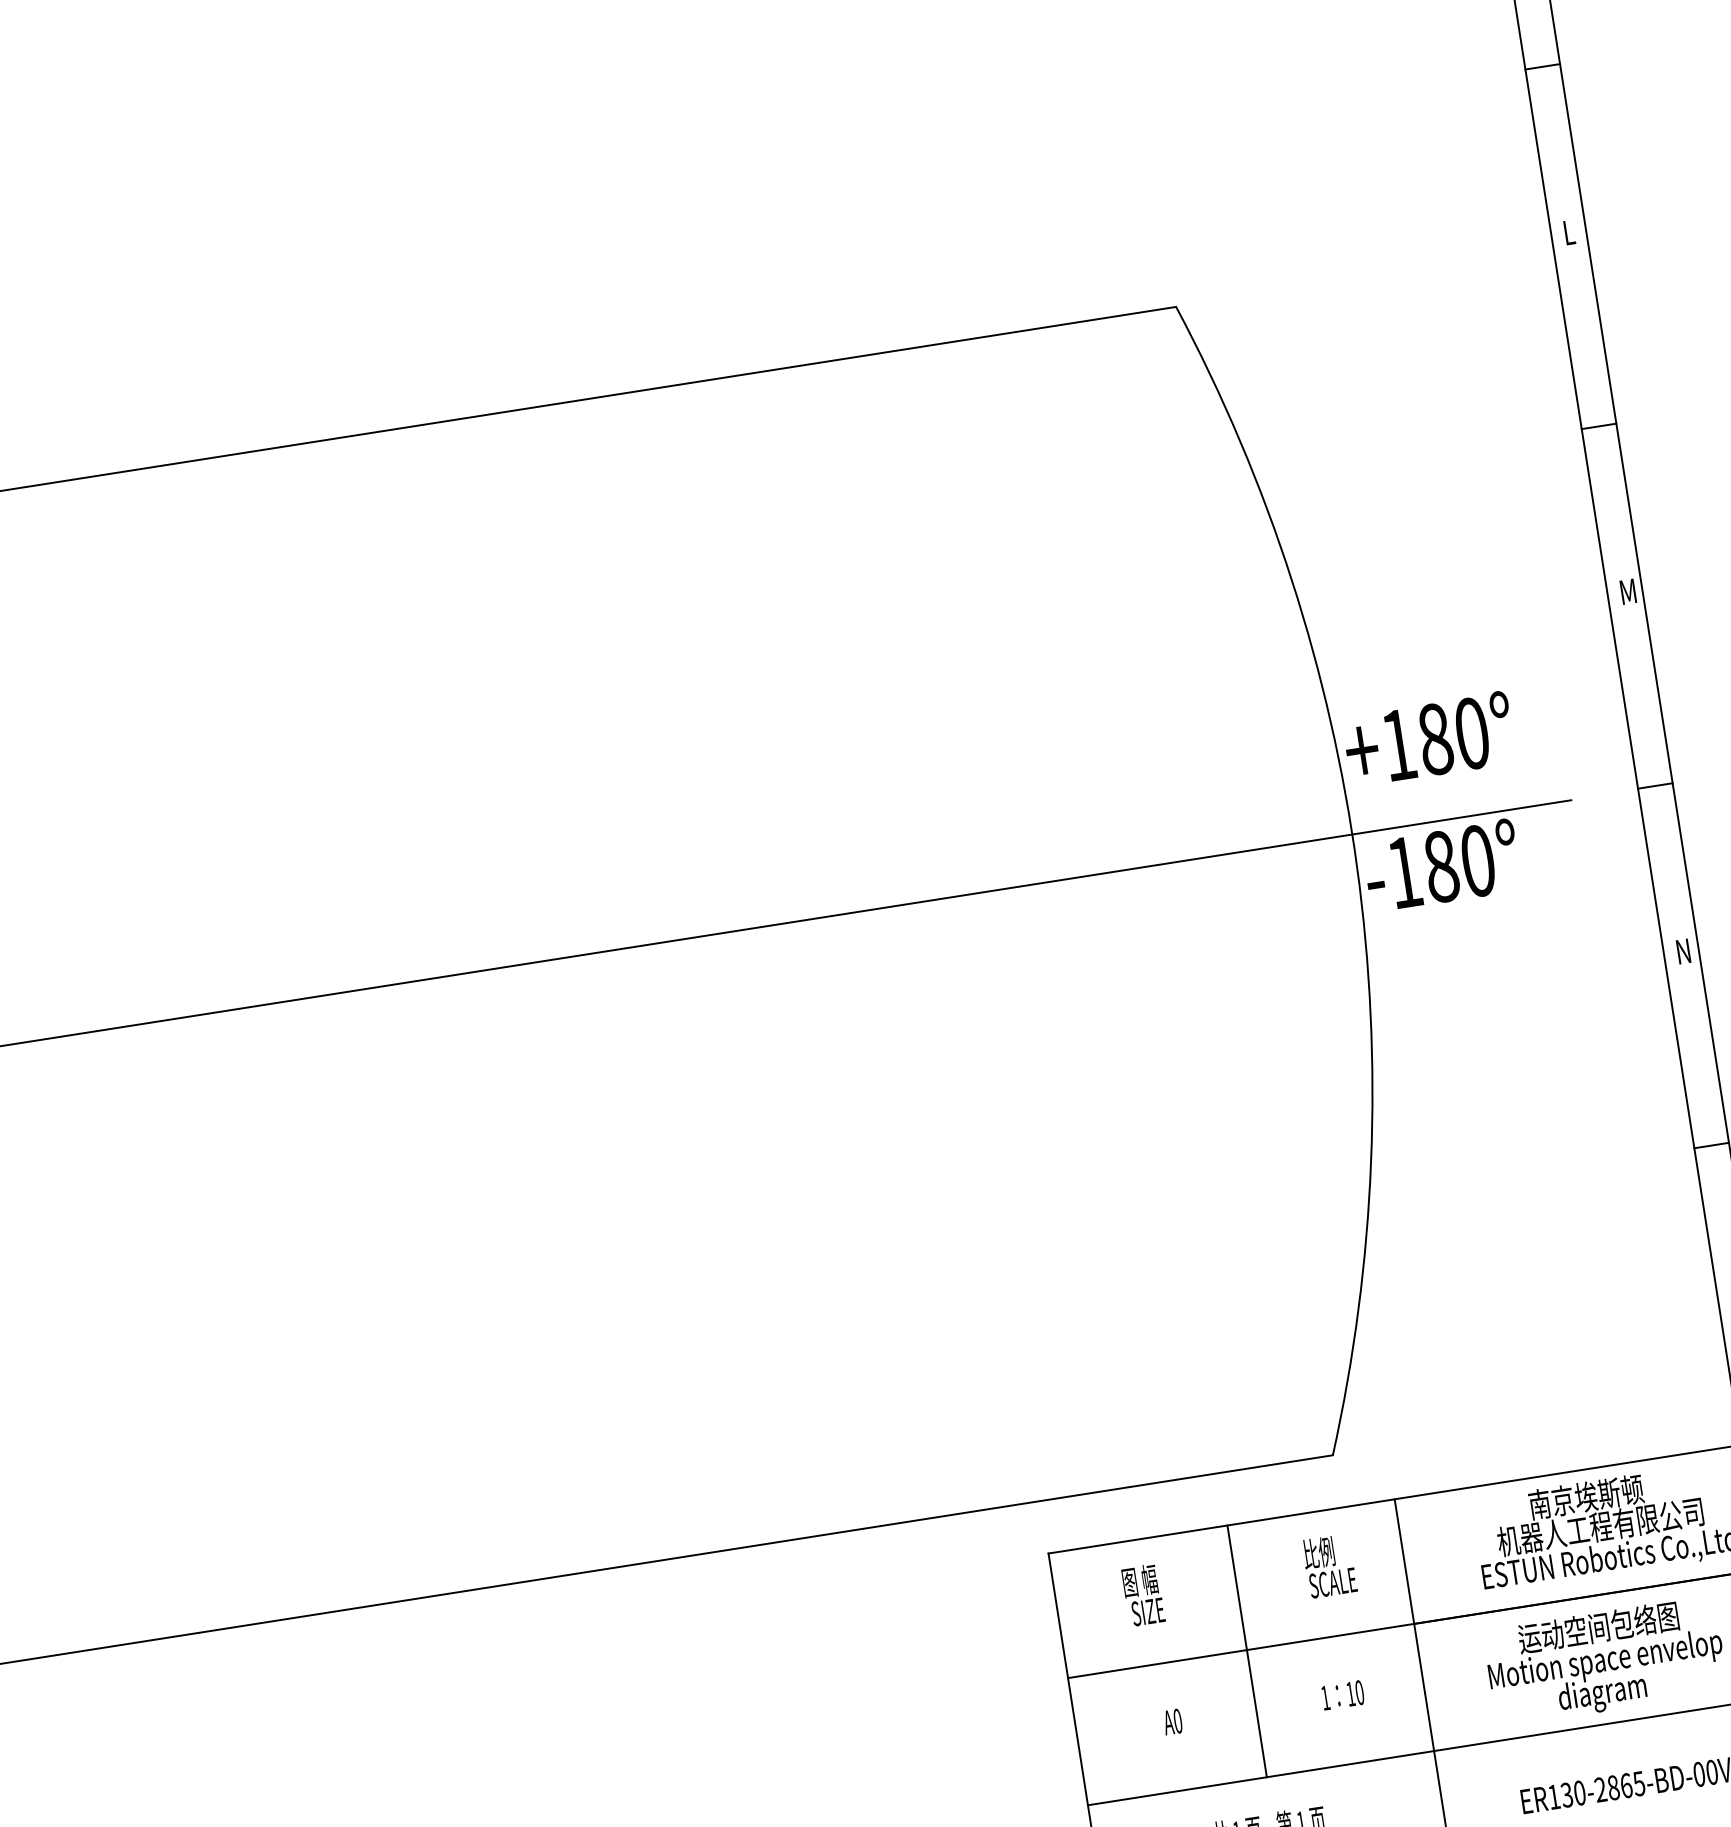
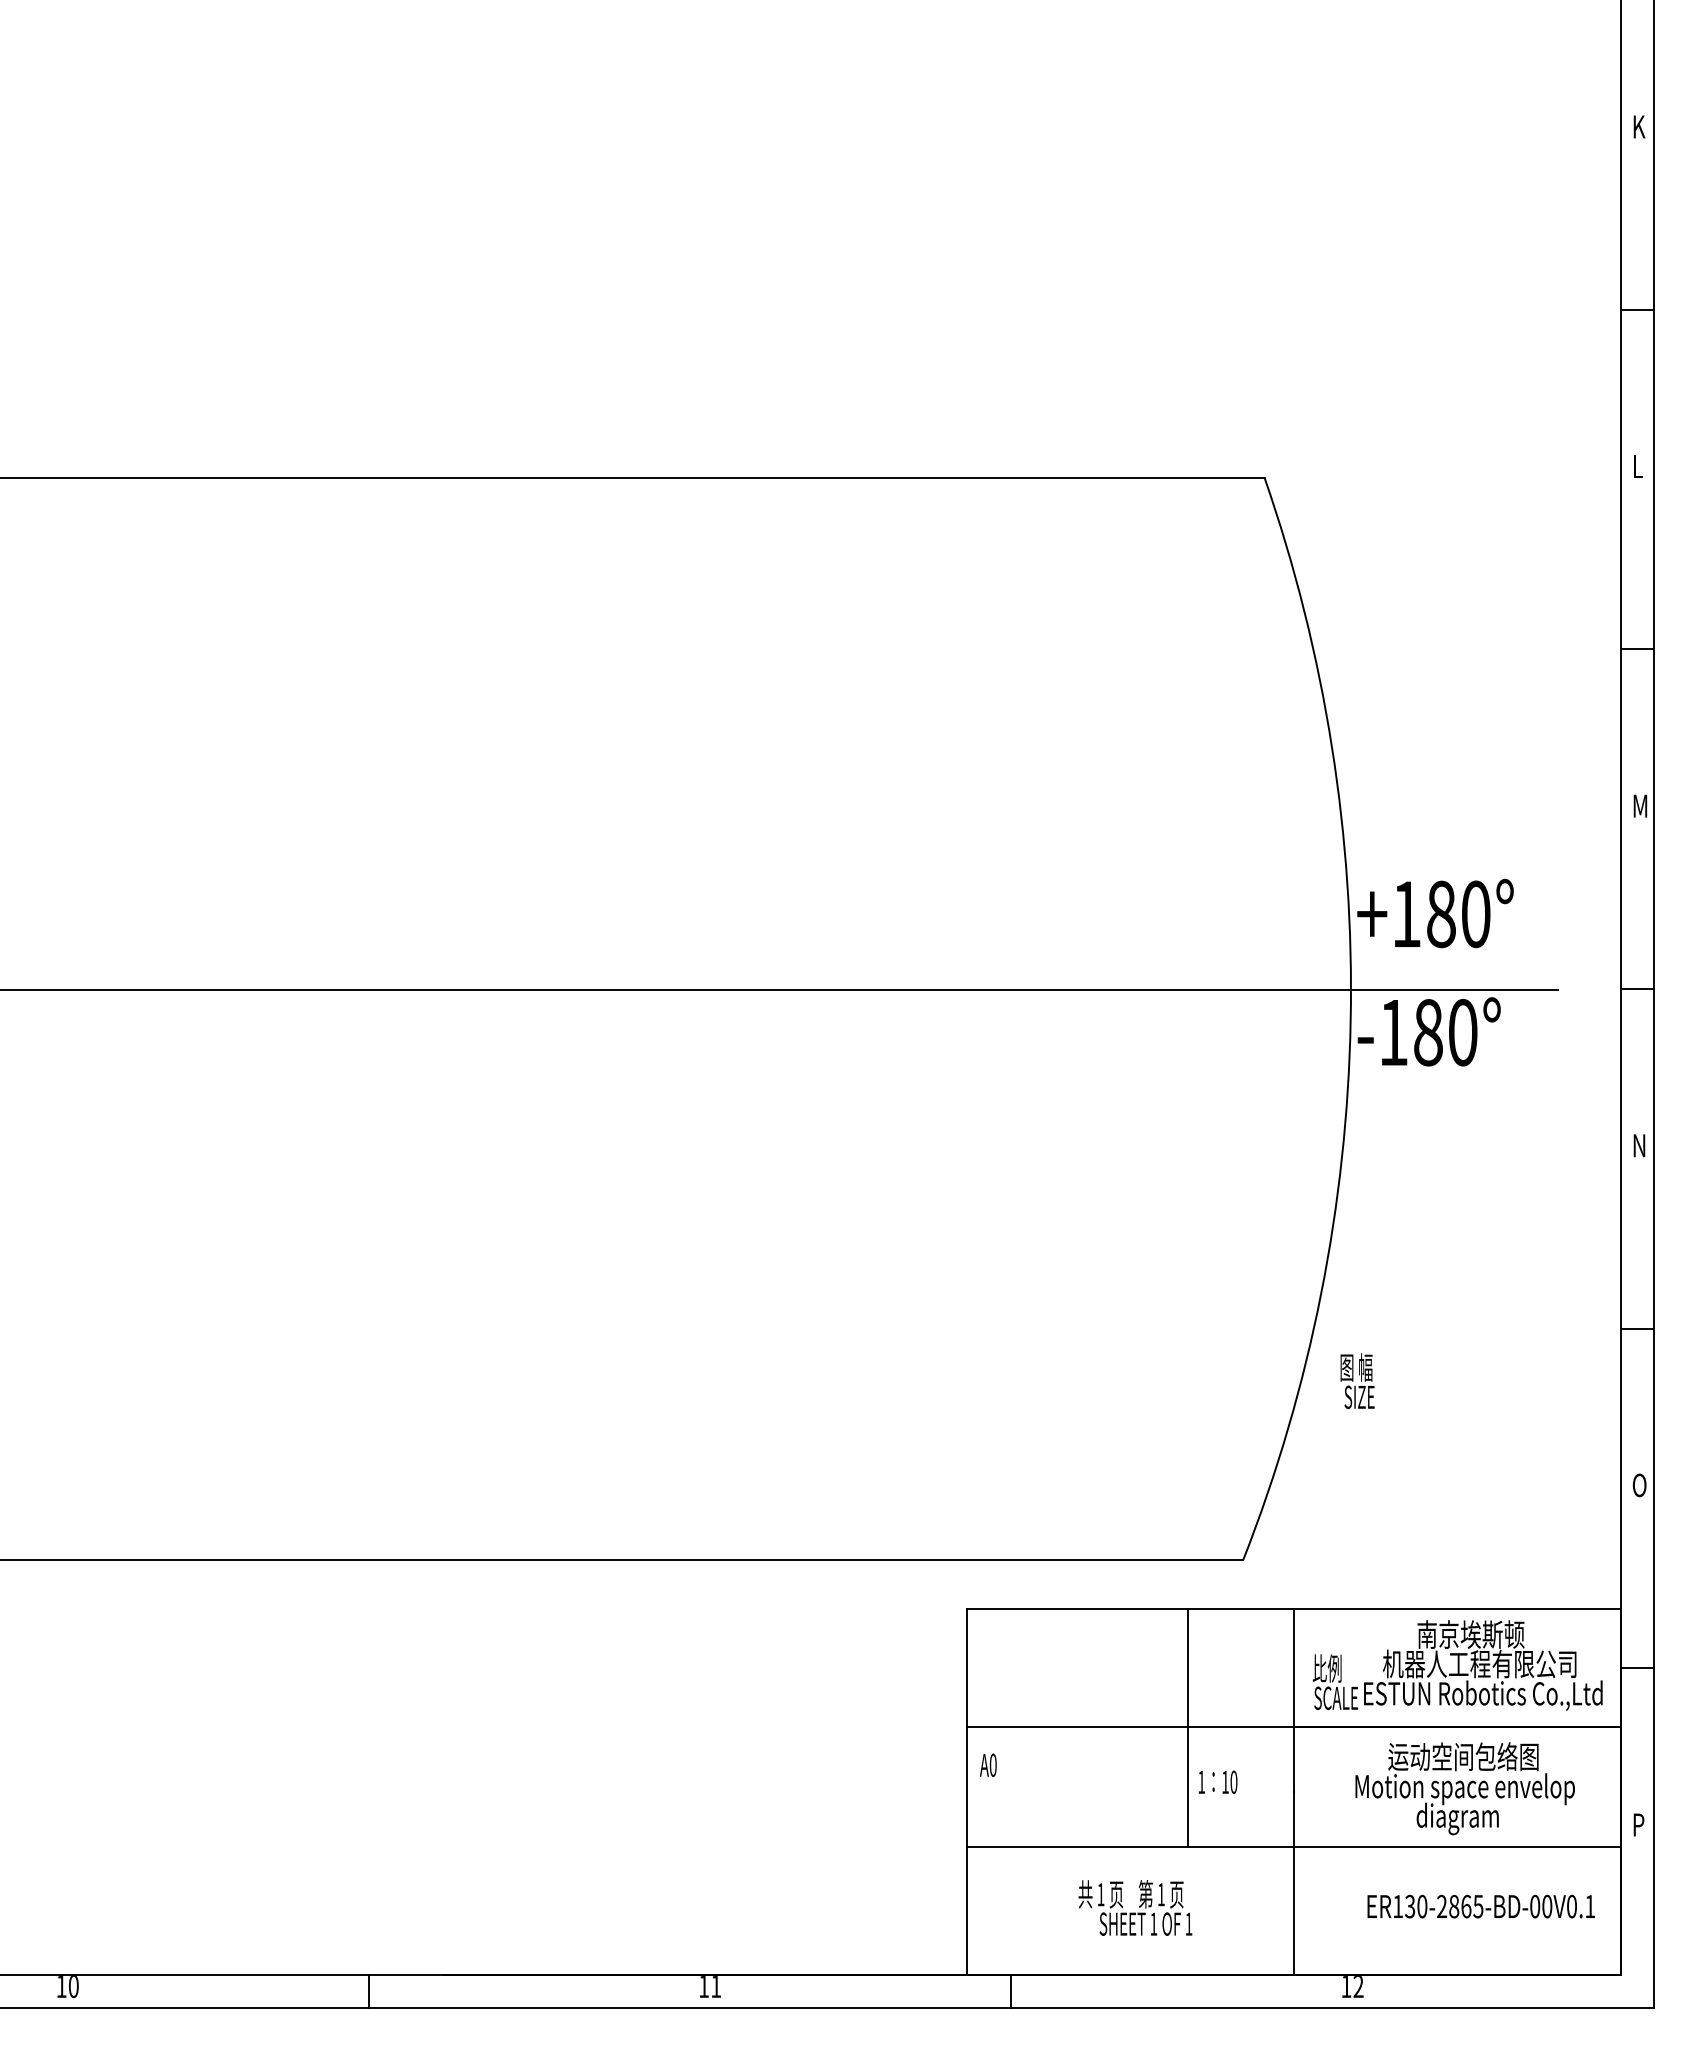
text: (1328, 1566) -> (1334, 1682), moved
text: (1143, 1595) -> (1357, 1381), moved
line: (1247, 1650) -> (1188, 1727), moved
text: (1172, 1722) -> (988, 1765), moved

